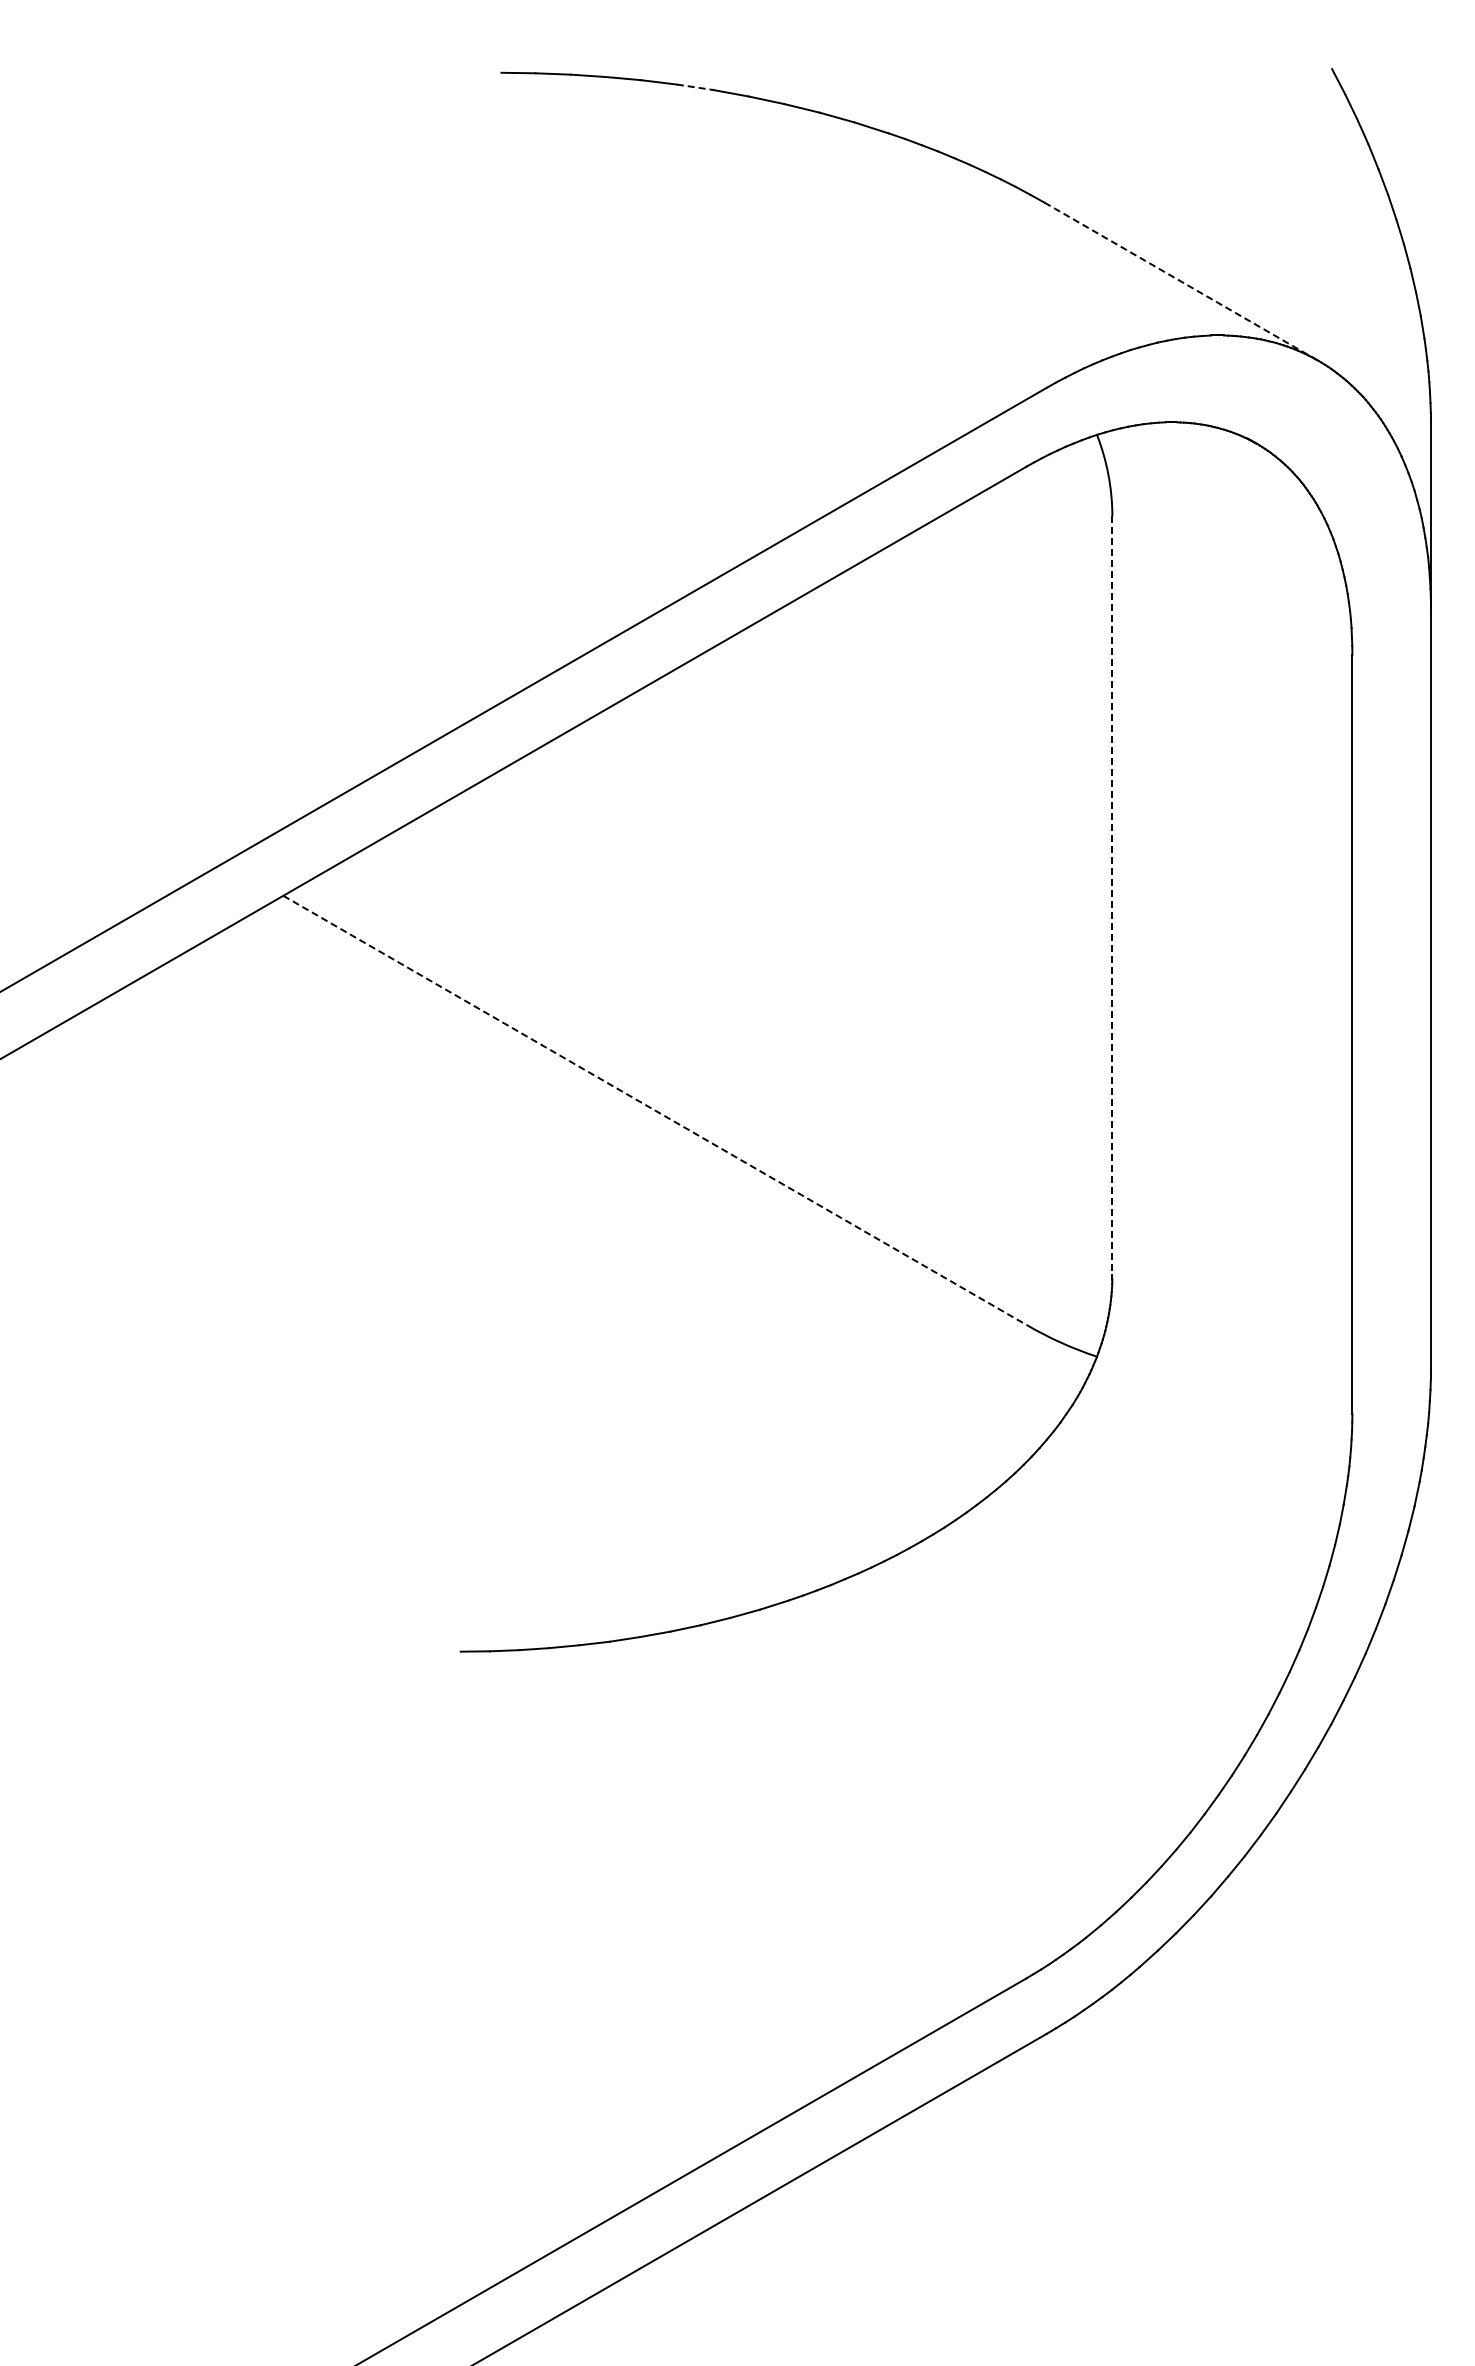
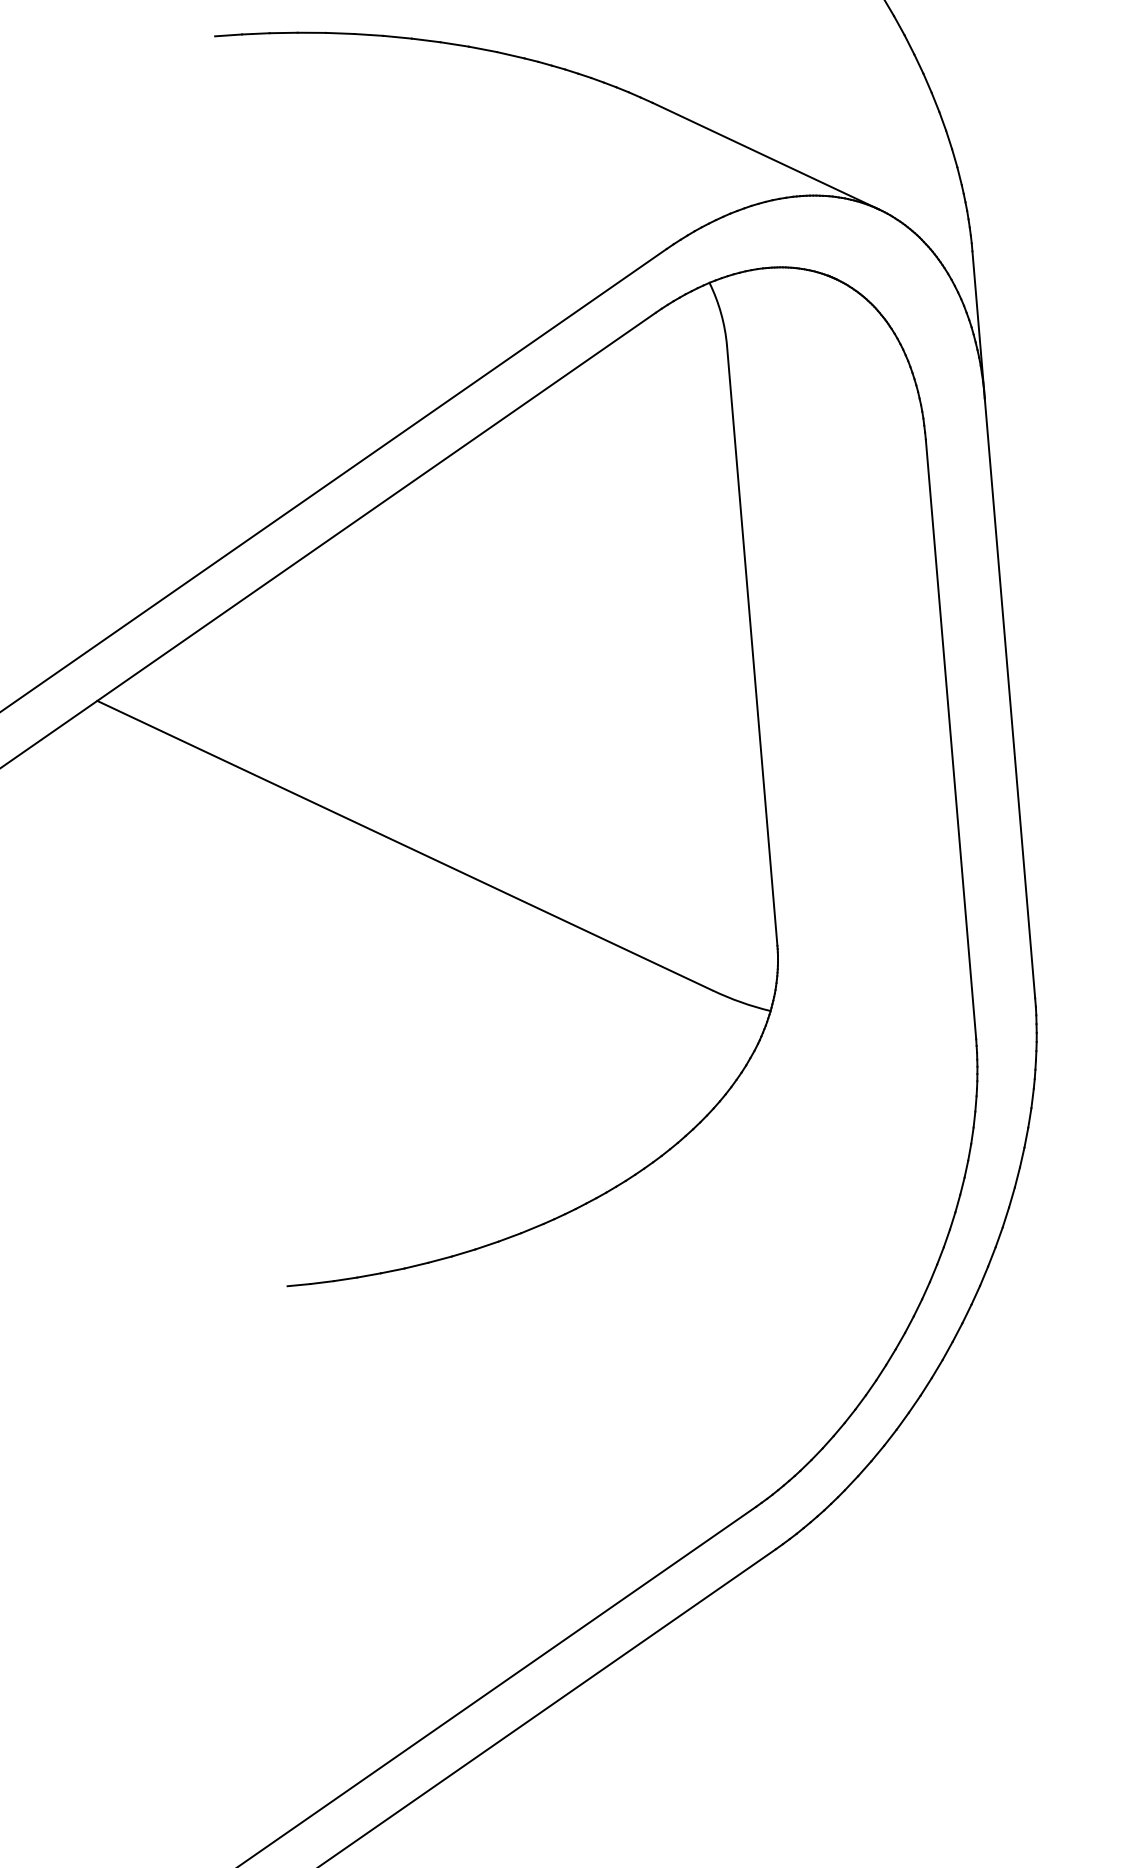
line: (695, 87) -> (369, 35), dashed -> solid
line: (1181, 282) -> (766, 156), dashed -> solid
line: (1112, 895) -> (752, 645), dashed -> solid
line: (655, 1110) -> (405, 845), dashed -> solid

